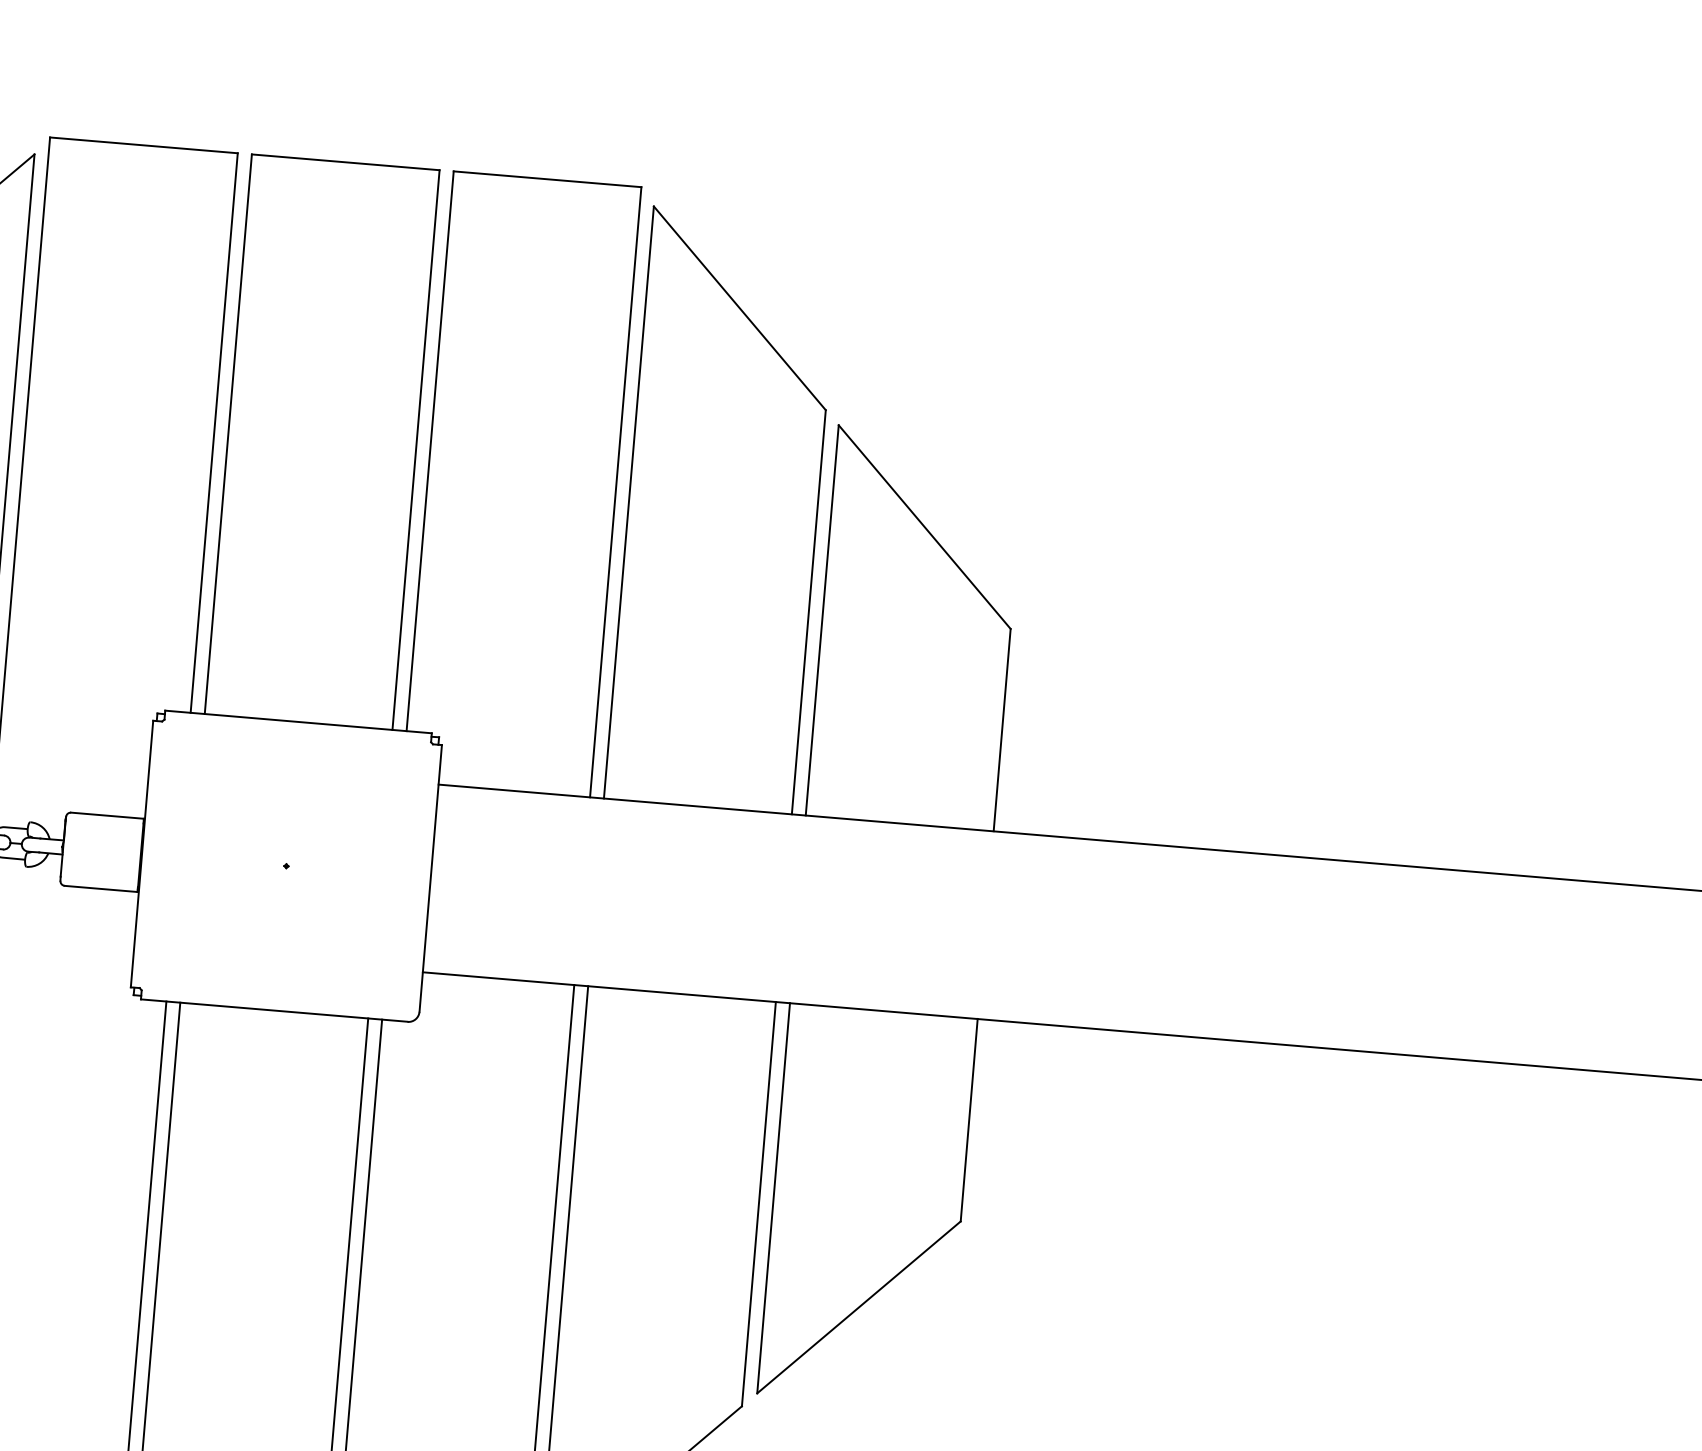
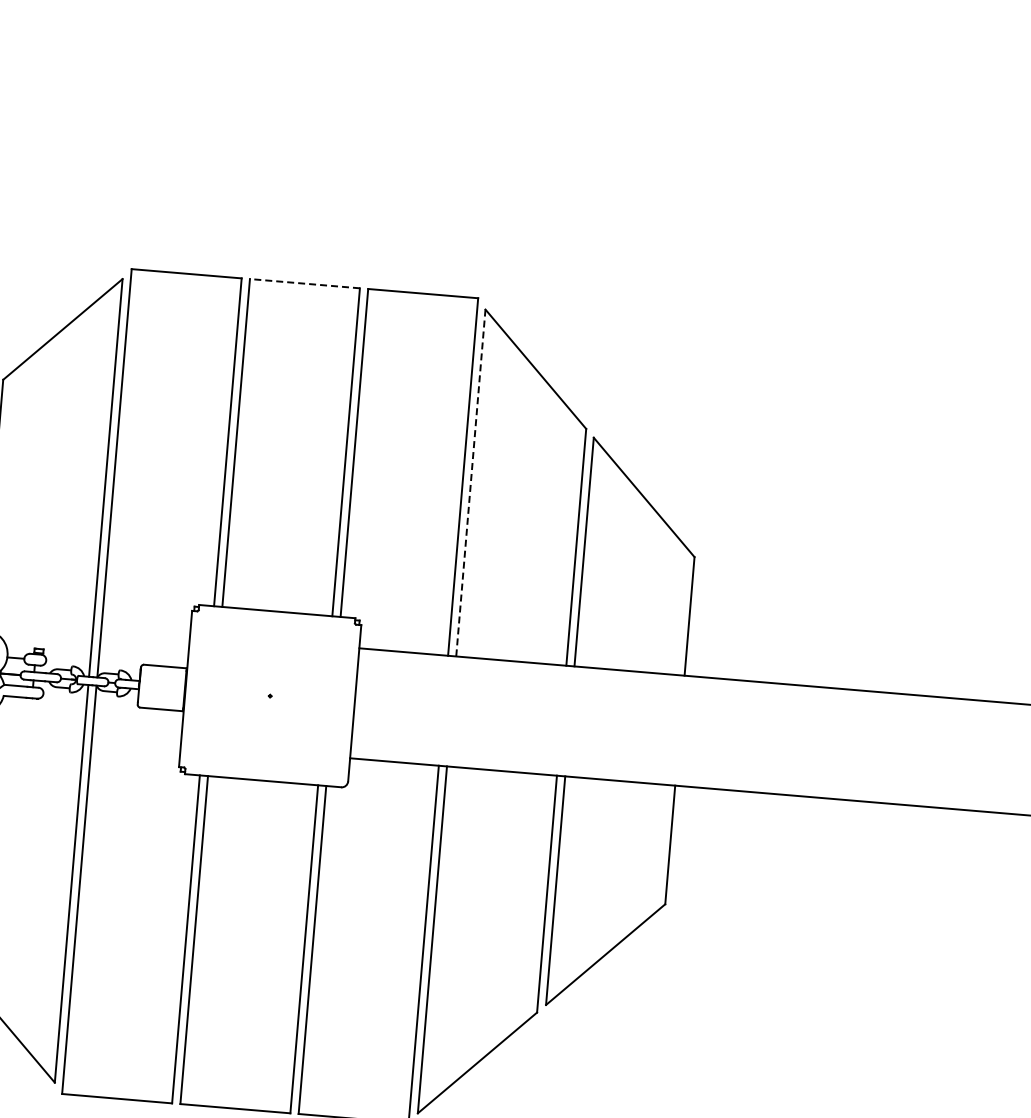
line: (344, 161) -> (304, 283), solid -> dashed
line: (628, 503) -> (470, 483), solid -> dashed

